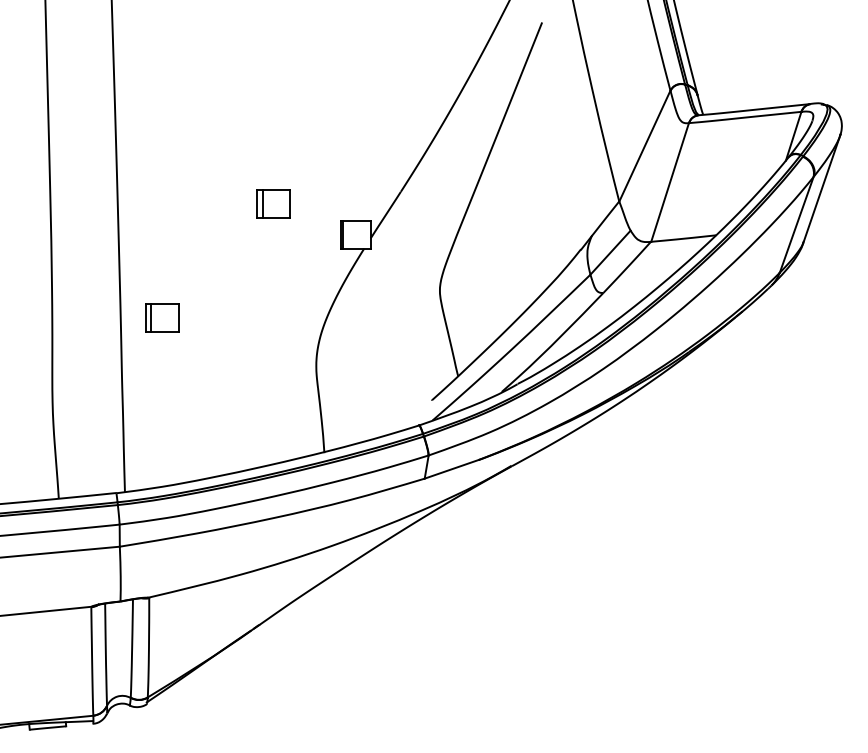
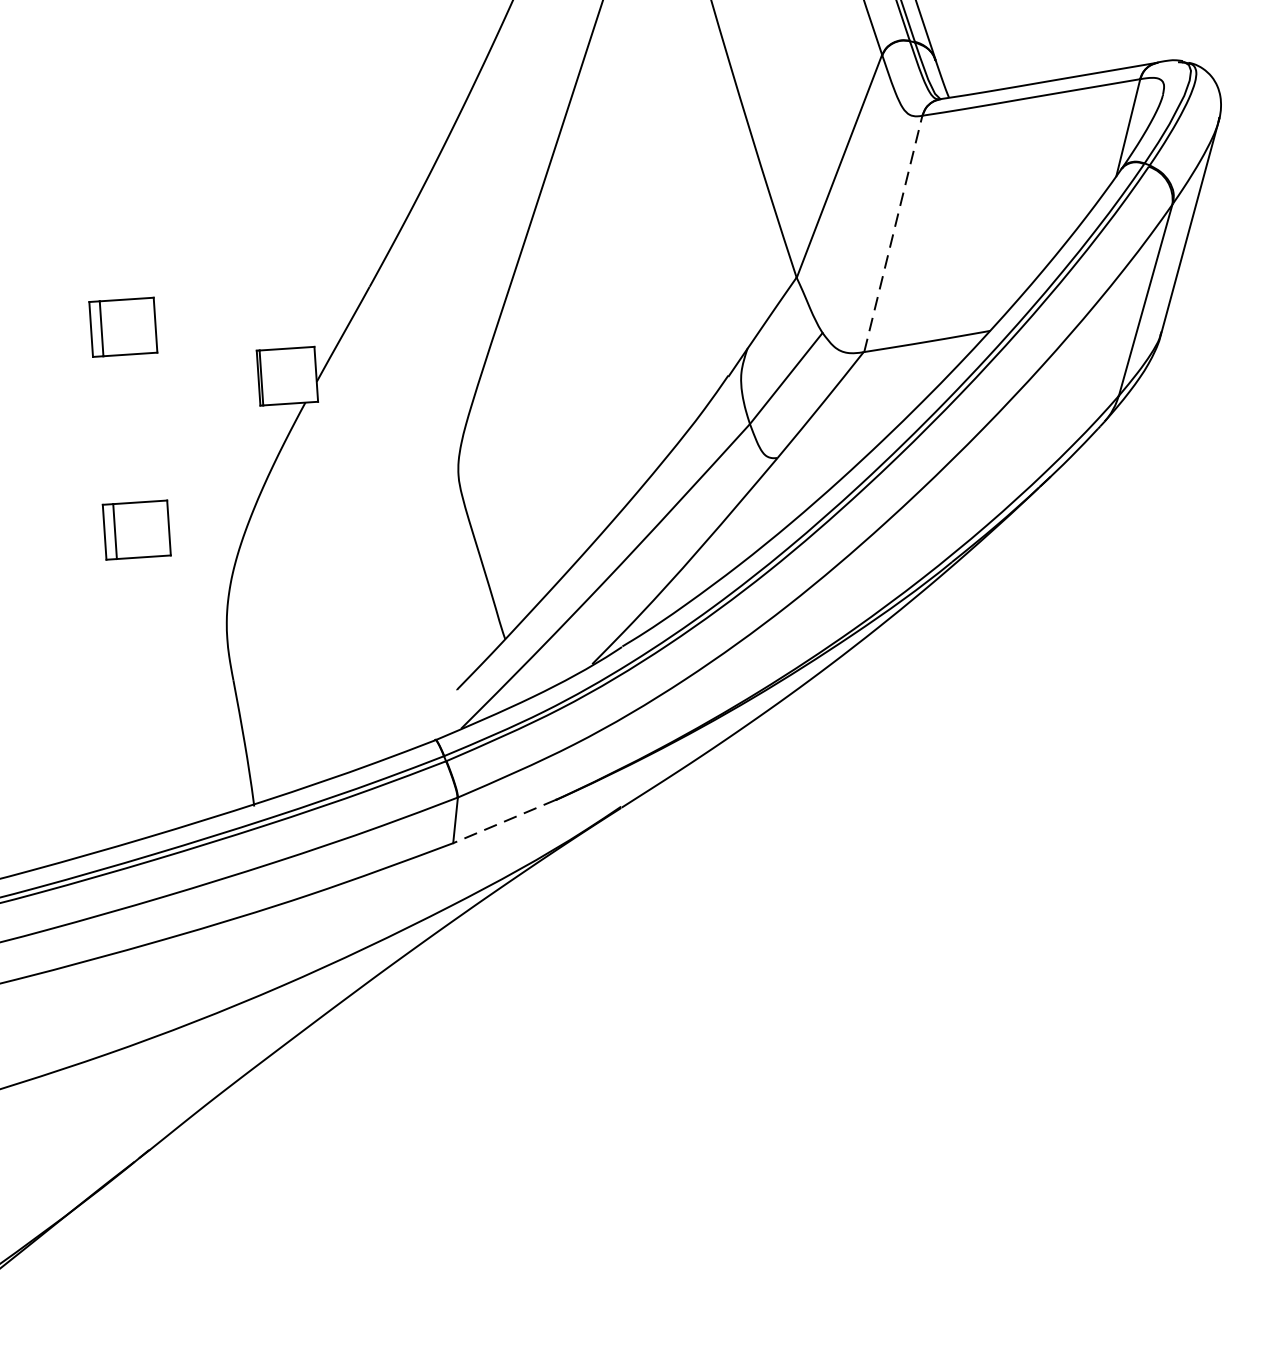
line: (670, 182) -> (894, 233), solid -> dashed
part: (273, 307) -> (136, 529), added
line: (451, 469) -> (504, 821), solid -> dashed

